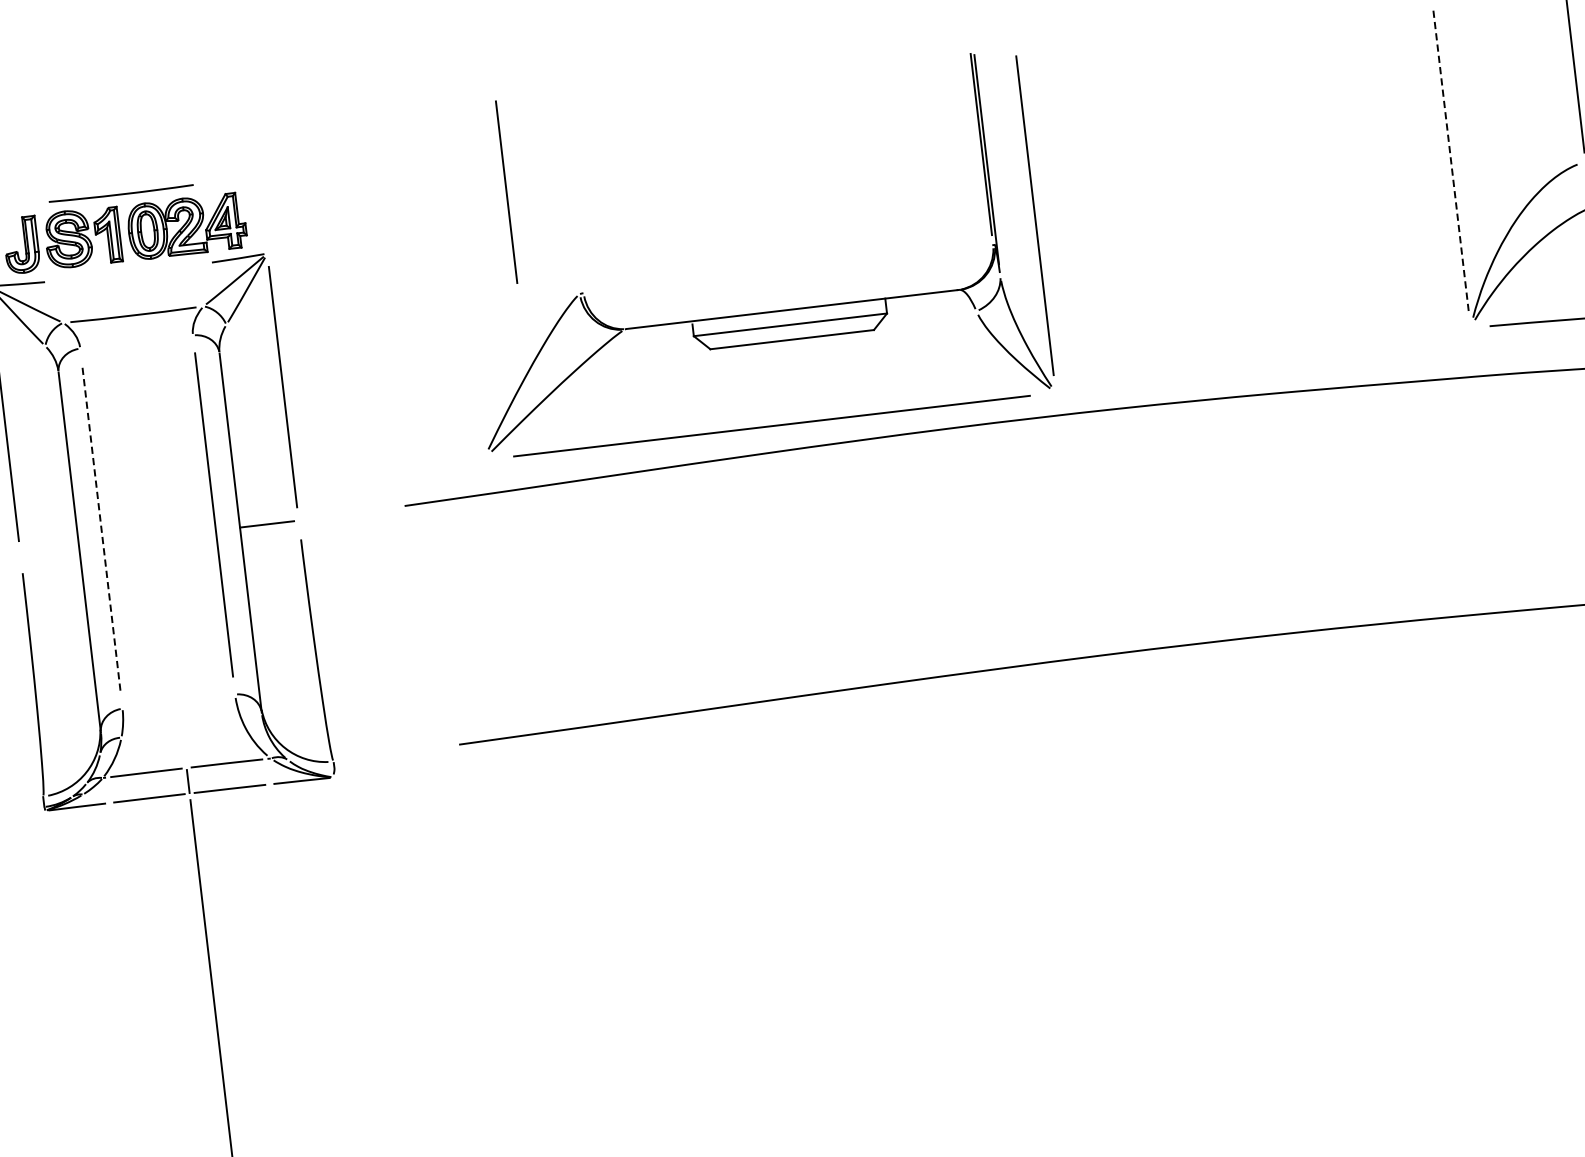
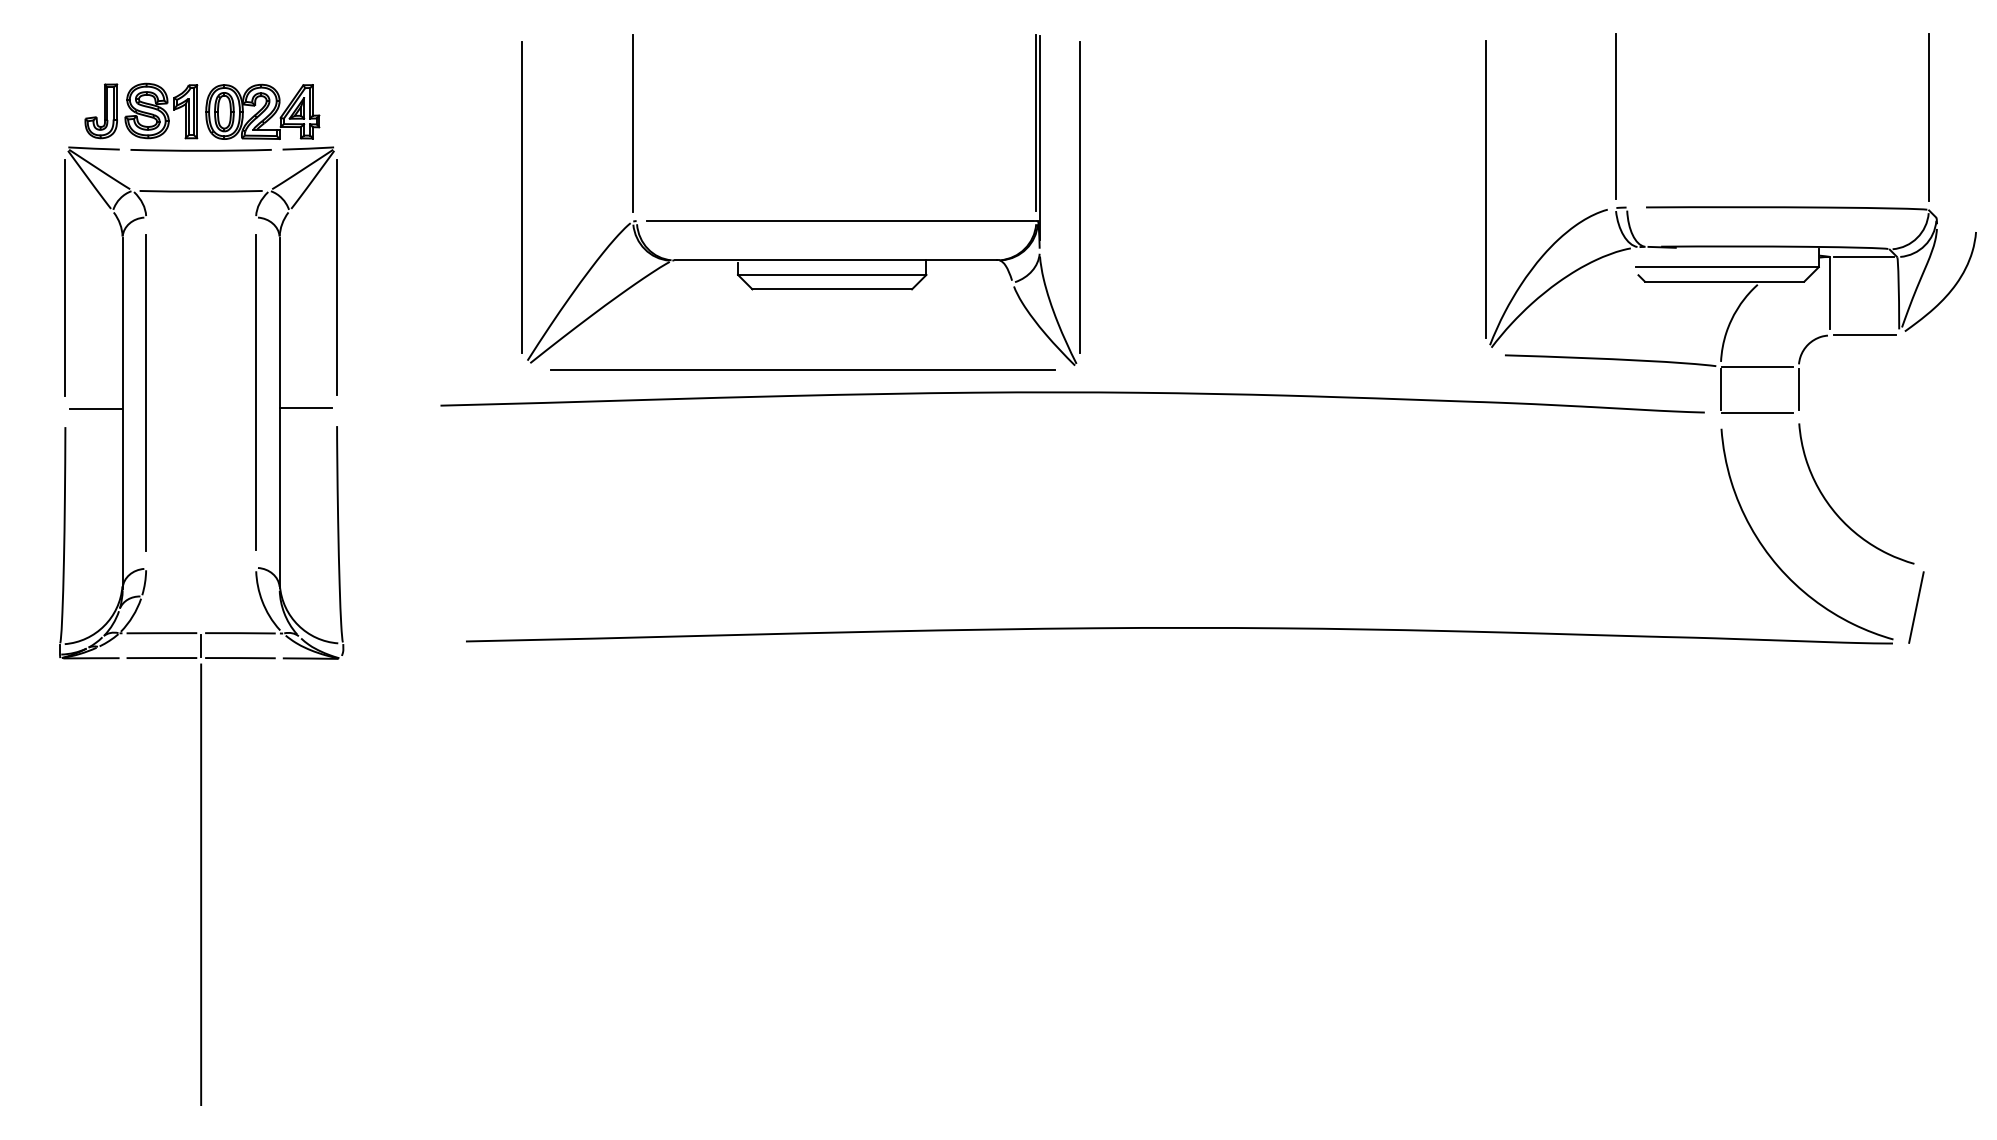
line: (1450, 158) -> (1486, 189), dashed -> solid
line: (506, 192) -> (632, 123), moved
line: (120, 194) -> (200, 150), moved
line: (792, 269) -> (840, 221), added
line: (462, 282) -> (521, 197), added
line: (101, 527) -> (146, 392), dashed -> solid
line: (52, 550) -> (96, 408), added

